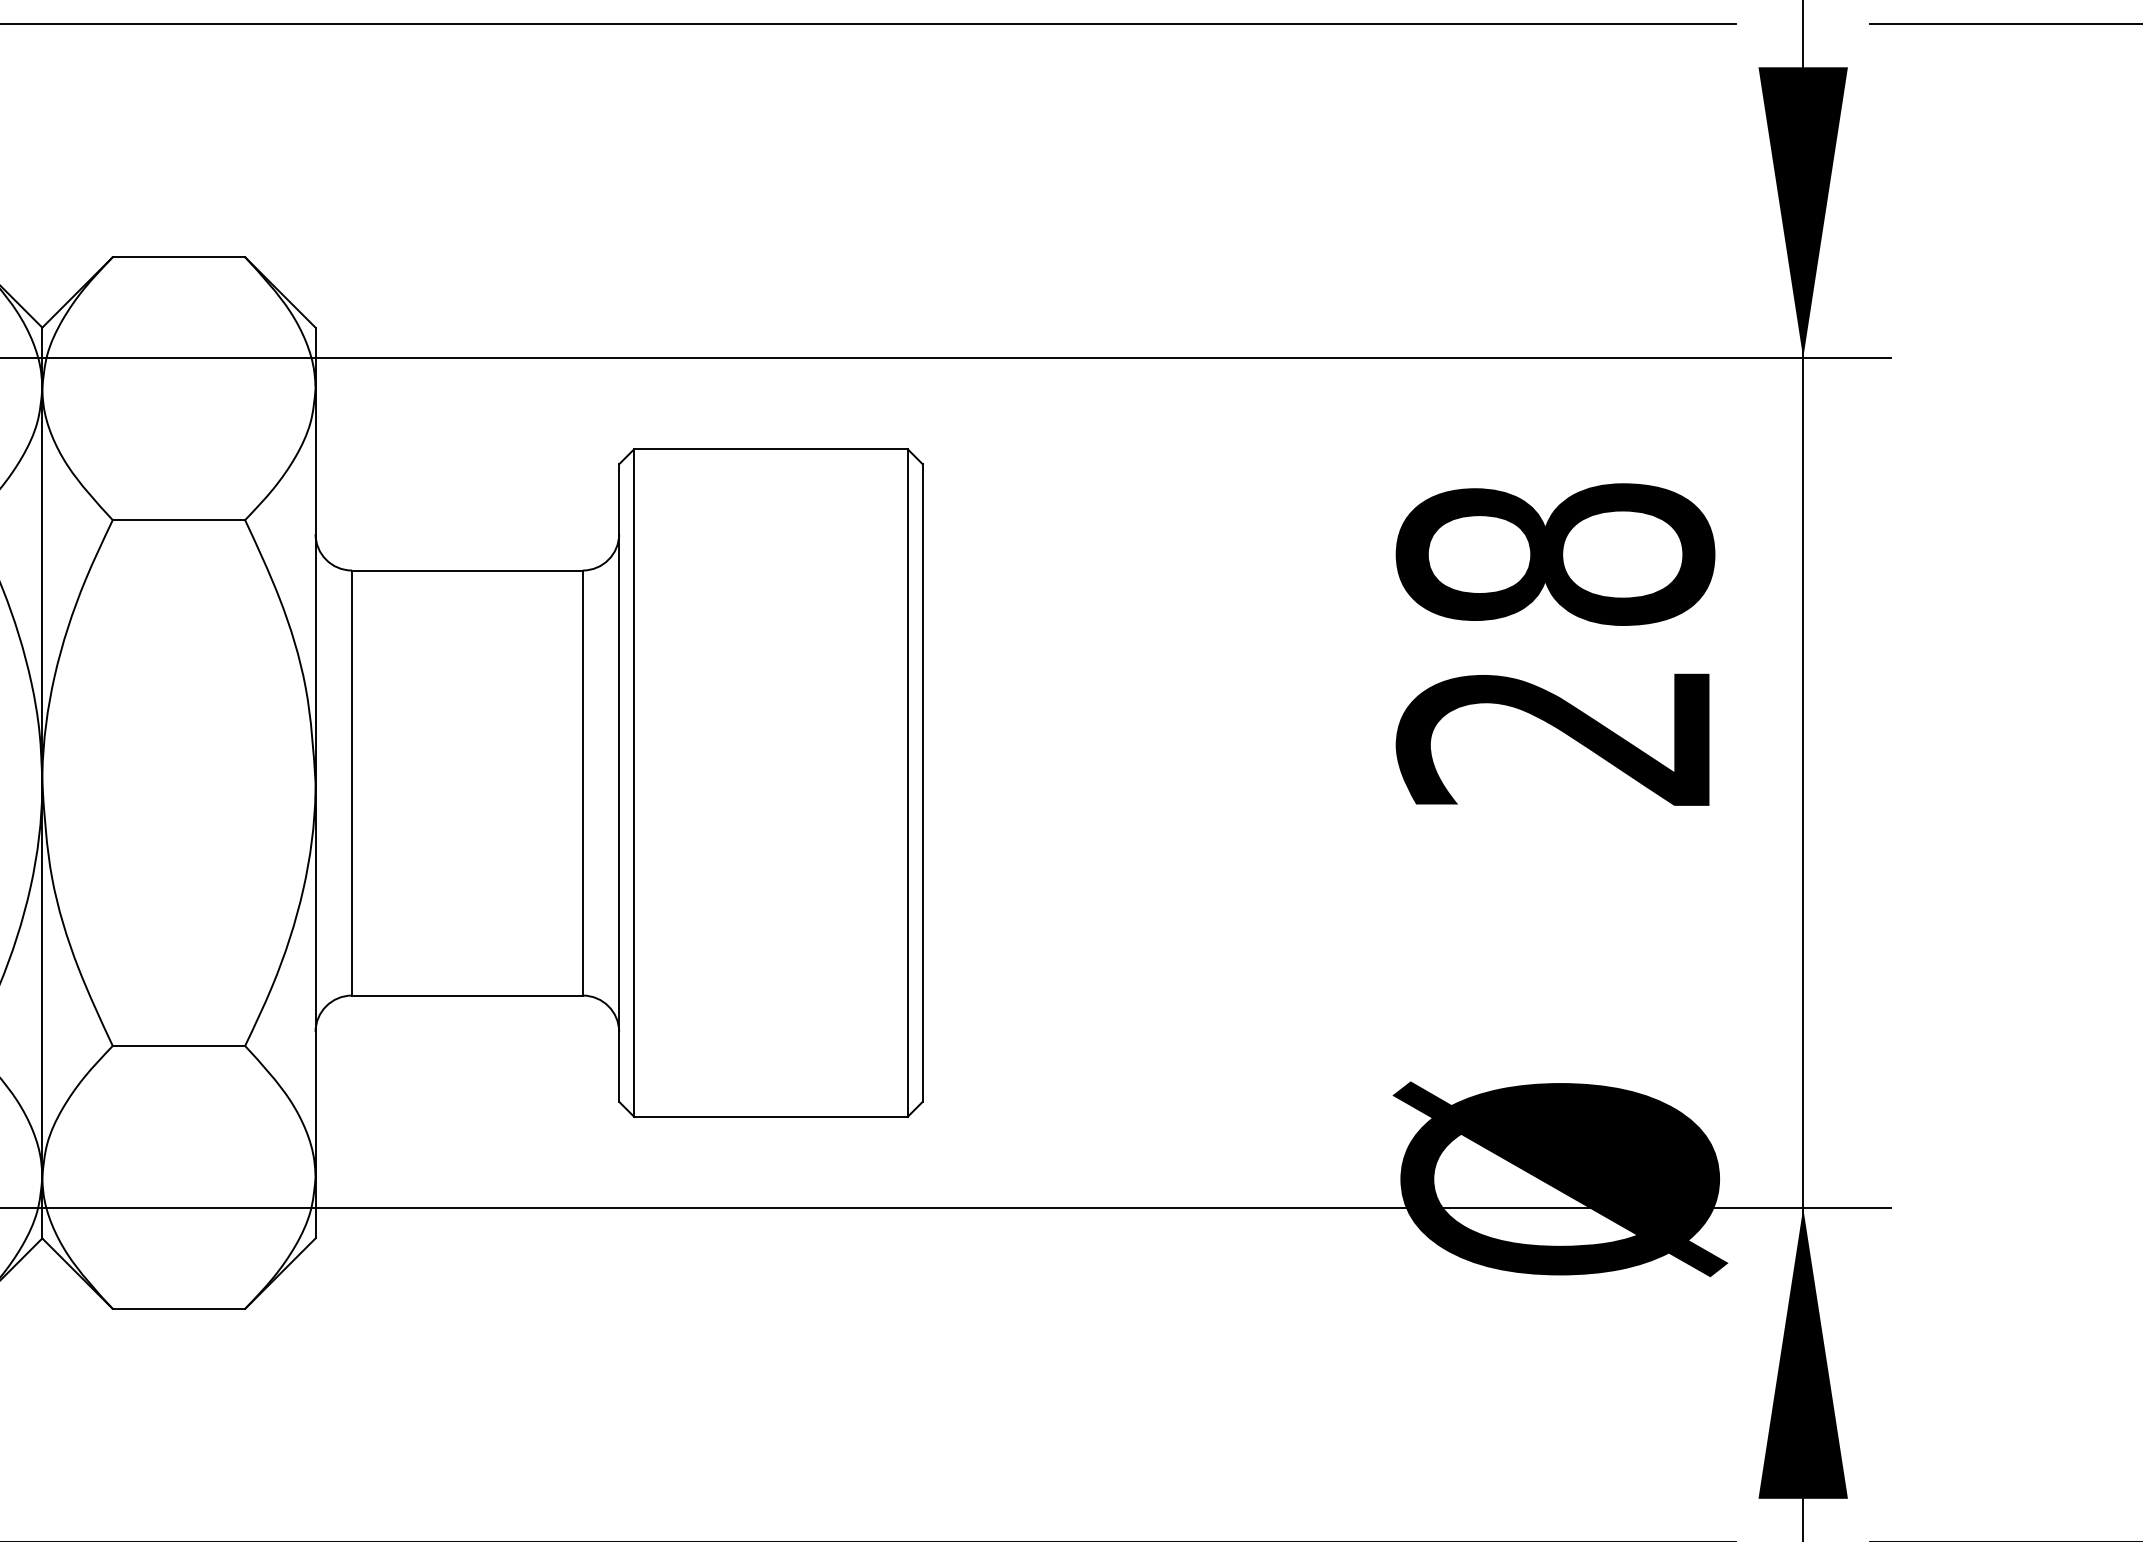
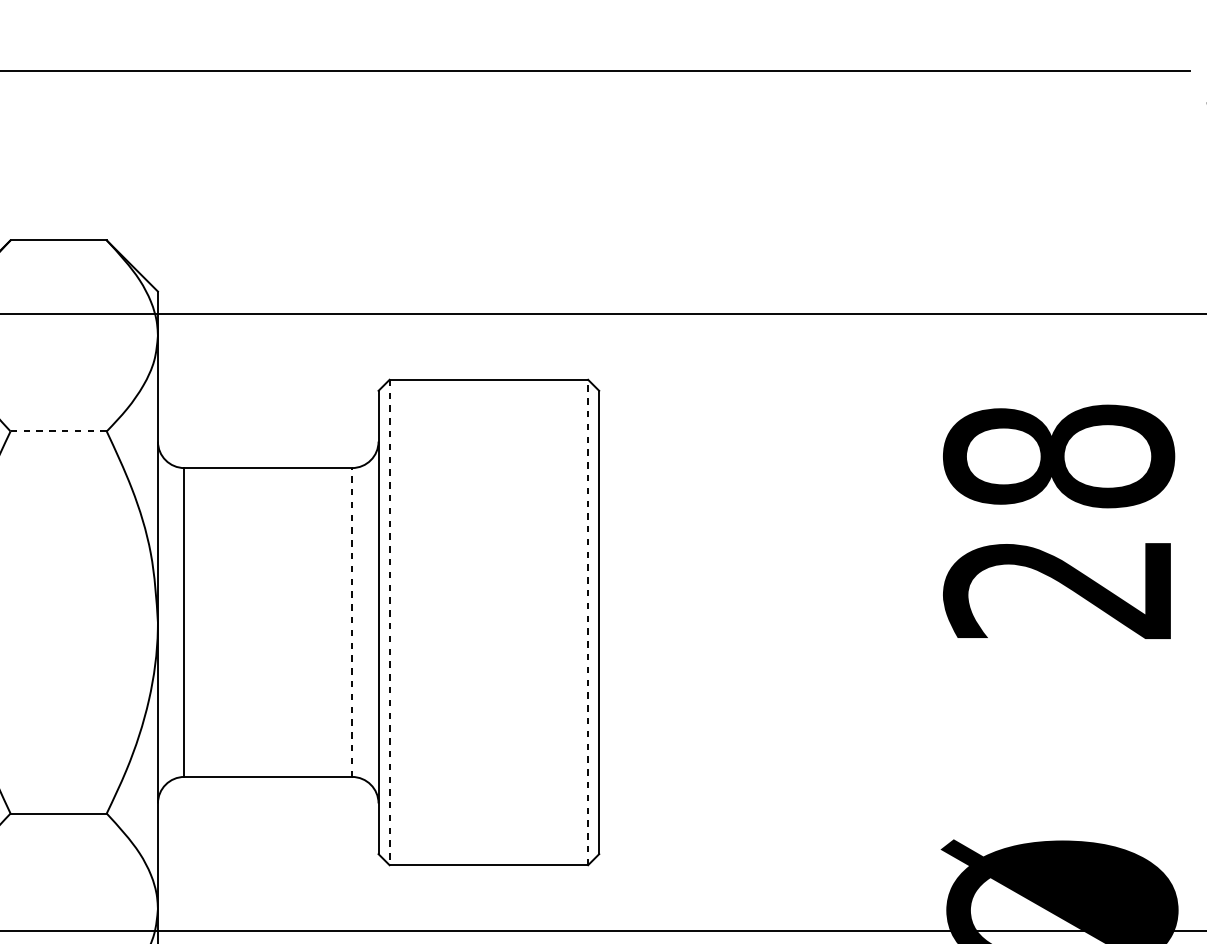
line: (178, 520) -> (58, 431), solid -> dashed
line: (582, 783) -> (351, 622), solid -> dashed
line: (634, 783) -> (389, 622), solid -> dashed
line: (907, 783) -> (588, 622), solid -> dashed

